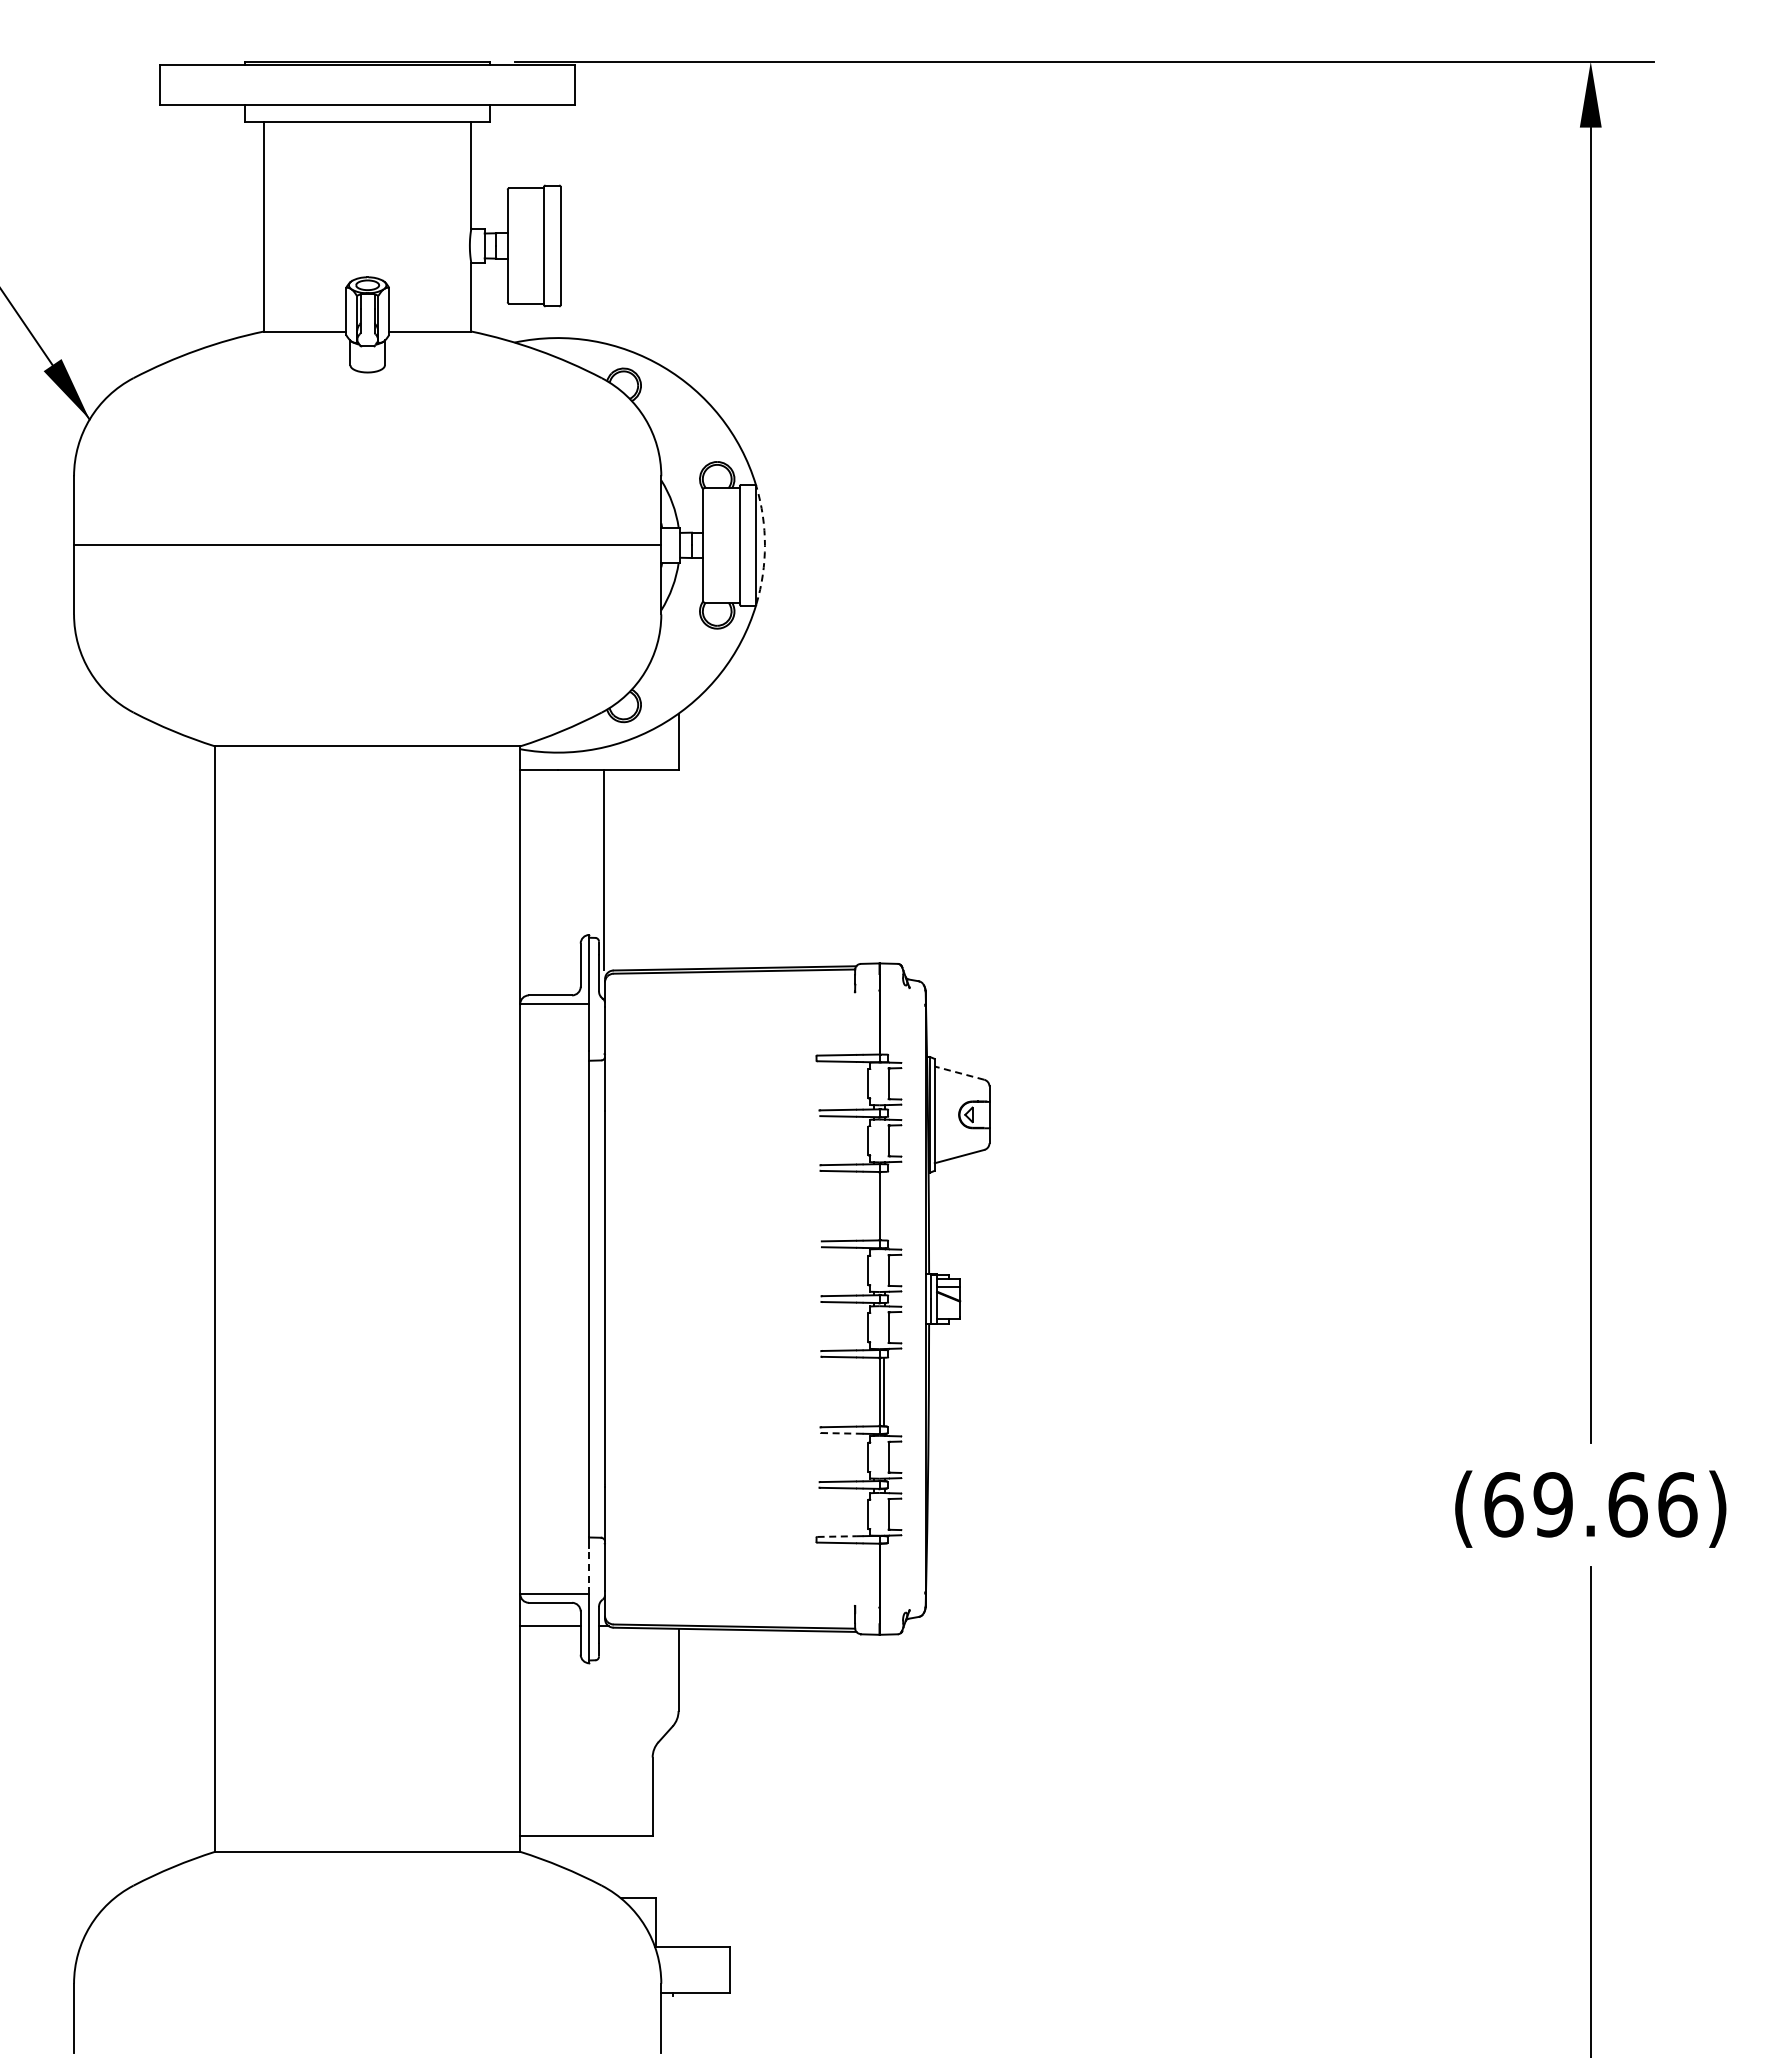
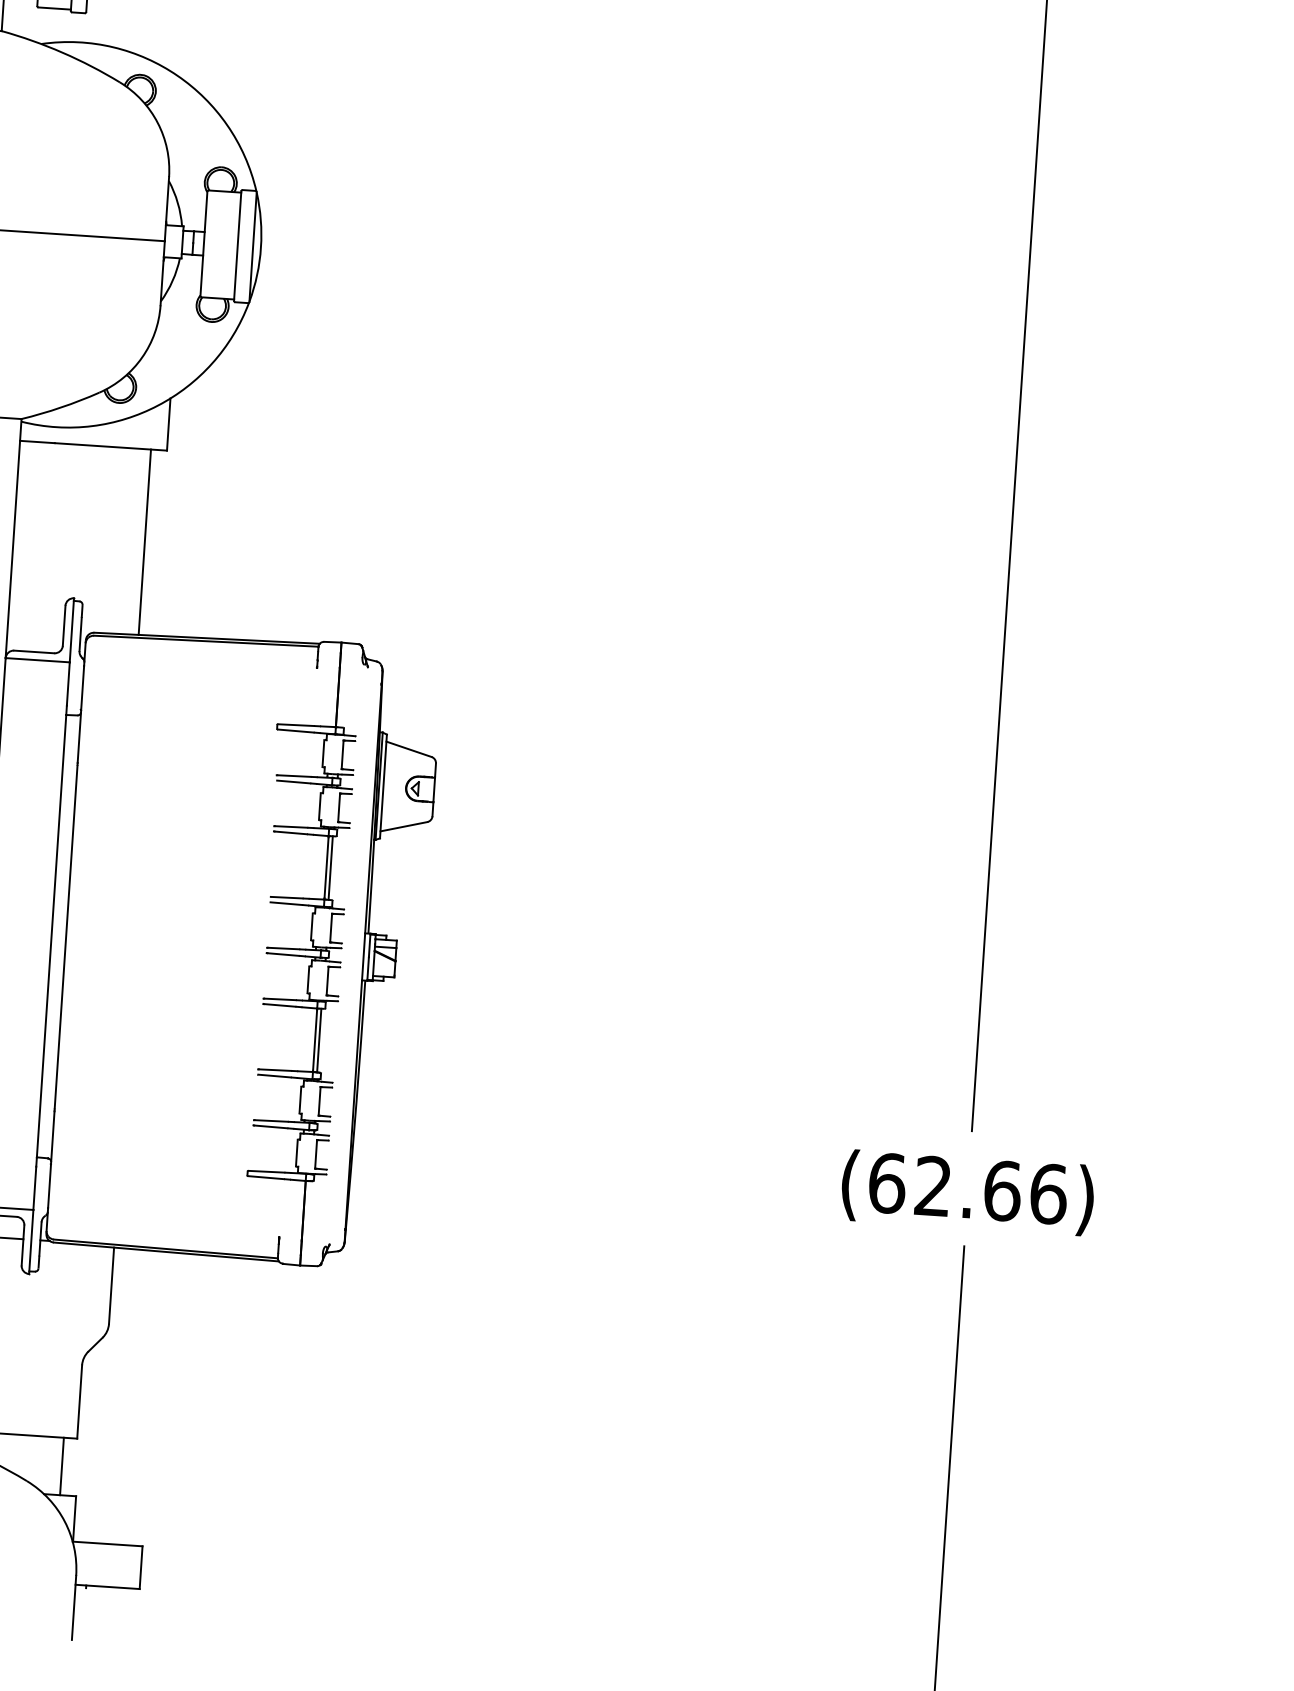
arc: (764, 545) -> (260, 247), dashed -> solid
line: (604, 869) -> (145, 541), moved
line: (959, 1073) -> (408, 749), dashed -> solid
line: (883, 1205) -> (330, 867), added
line: (838, 1433) -> (274, 1076), dashed -> solid
text: (1552, 1504) -> (932, 1186), (69.66) -> (62.66)
line: (837, 1536) -> (267, 1171), dashed -> solid
line: (589, 1570) -> (35, 1187), dashed -> solid
line: (638, 1867) -> (62, 1466), added

